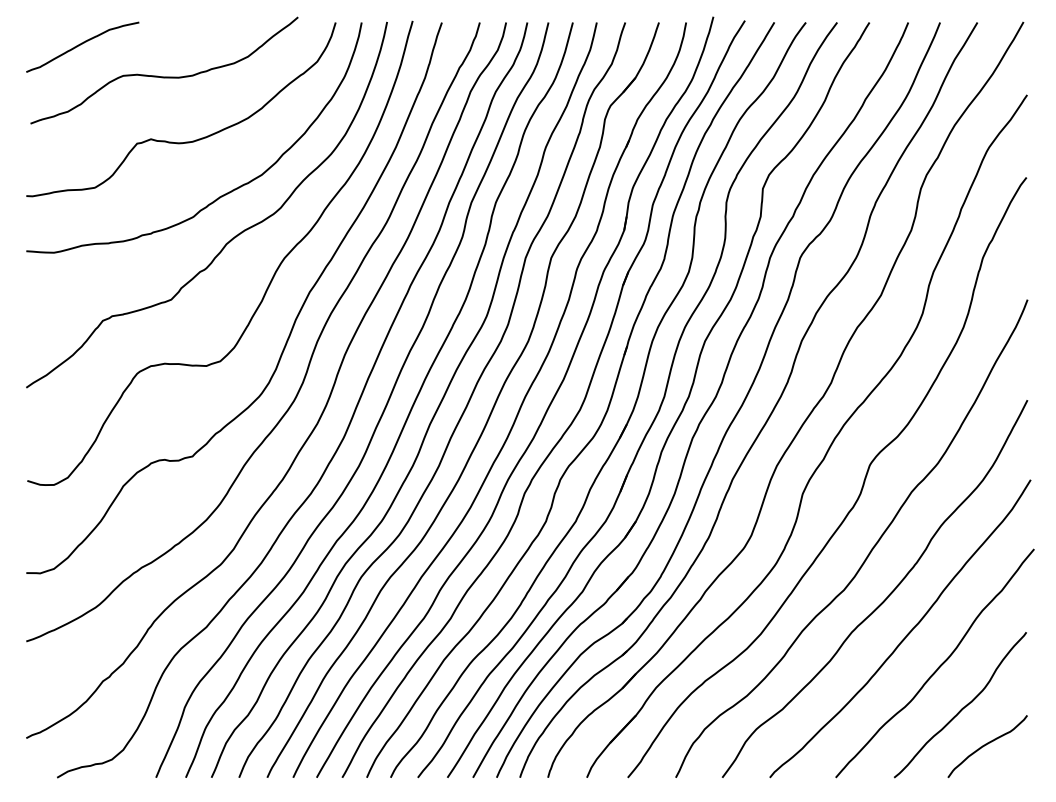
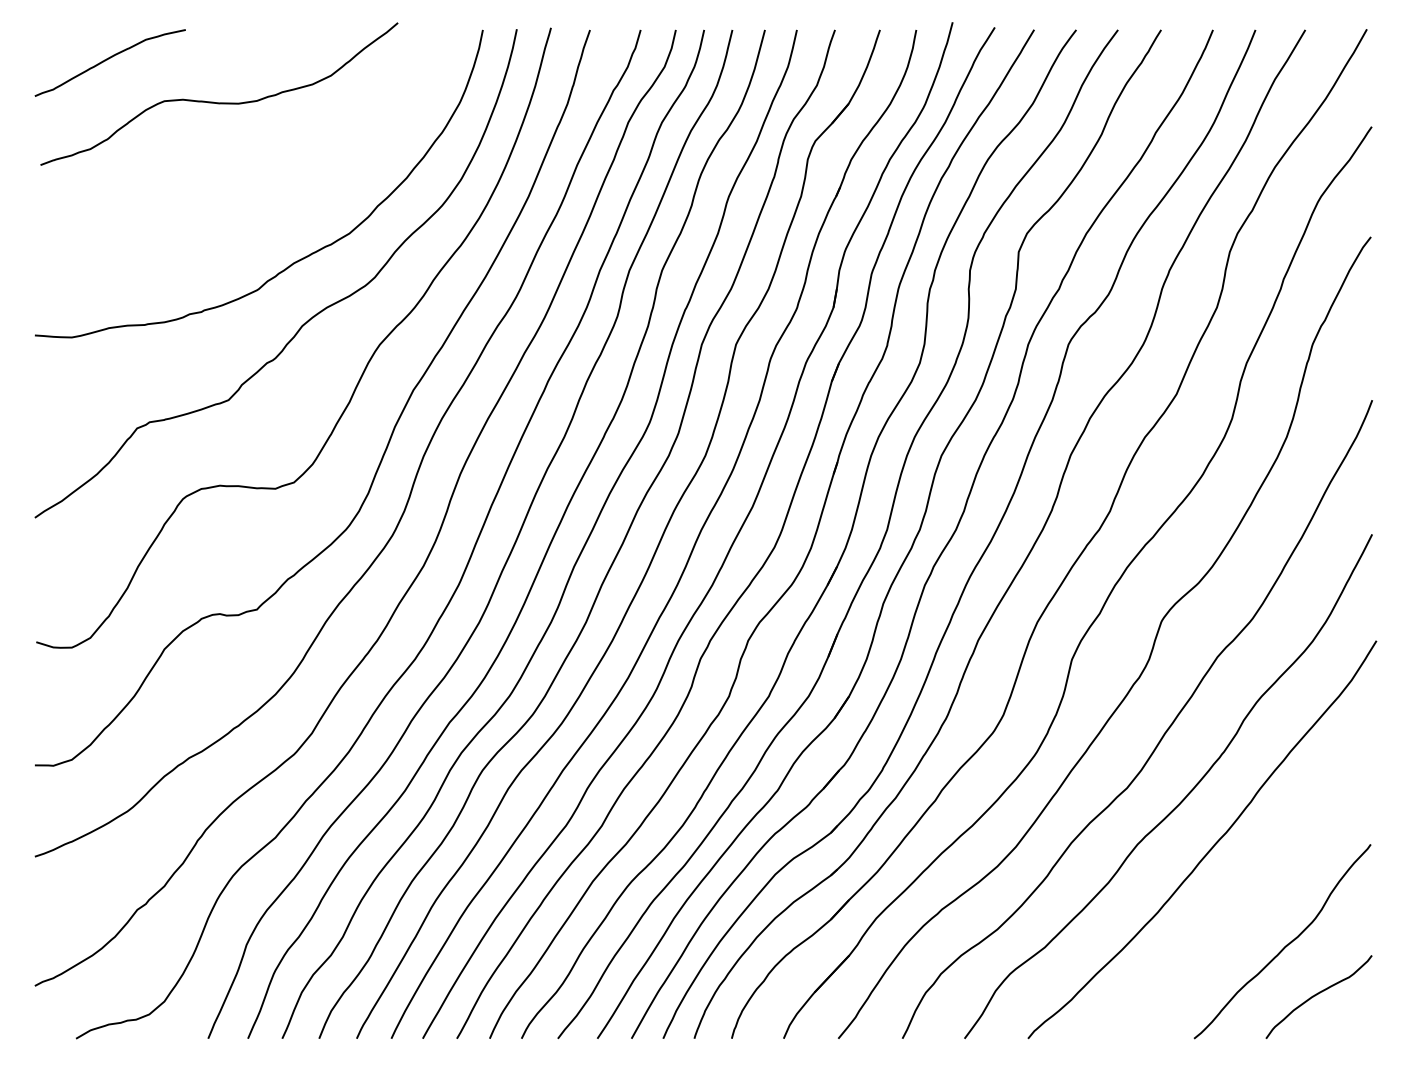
curve: (185, 141) -> (247, 188), removed
curve: (938, 666) -> (1253, 890), removed

